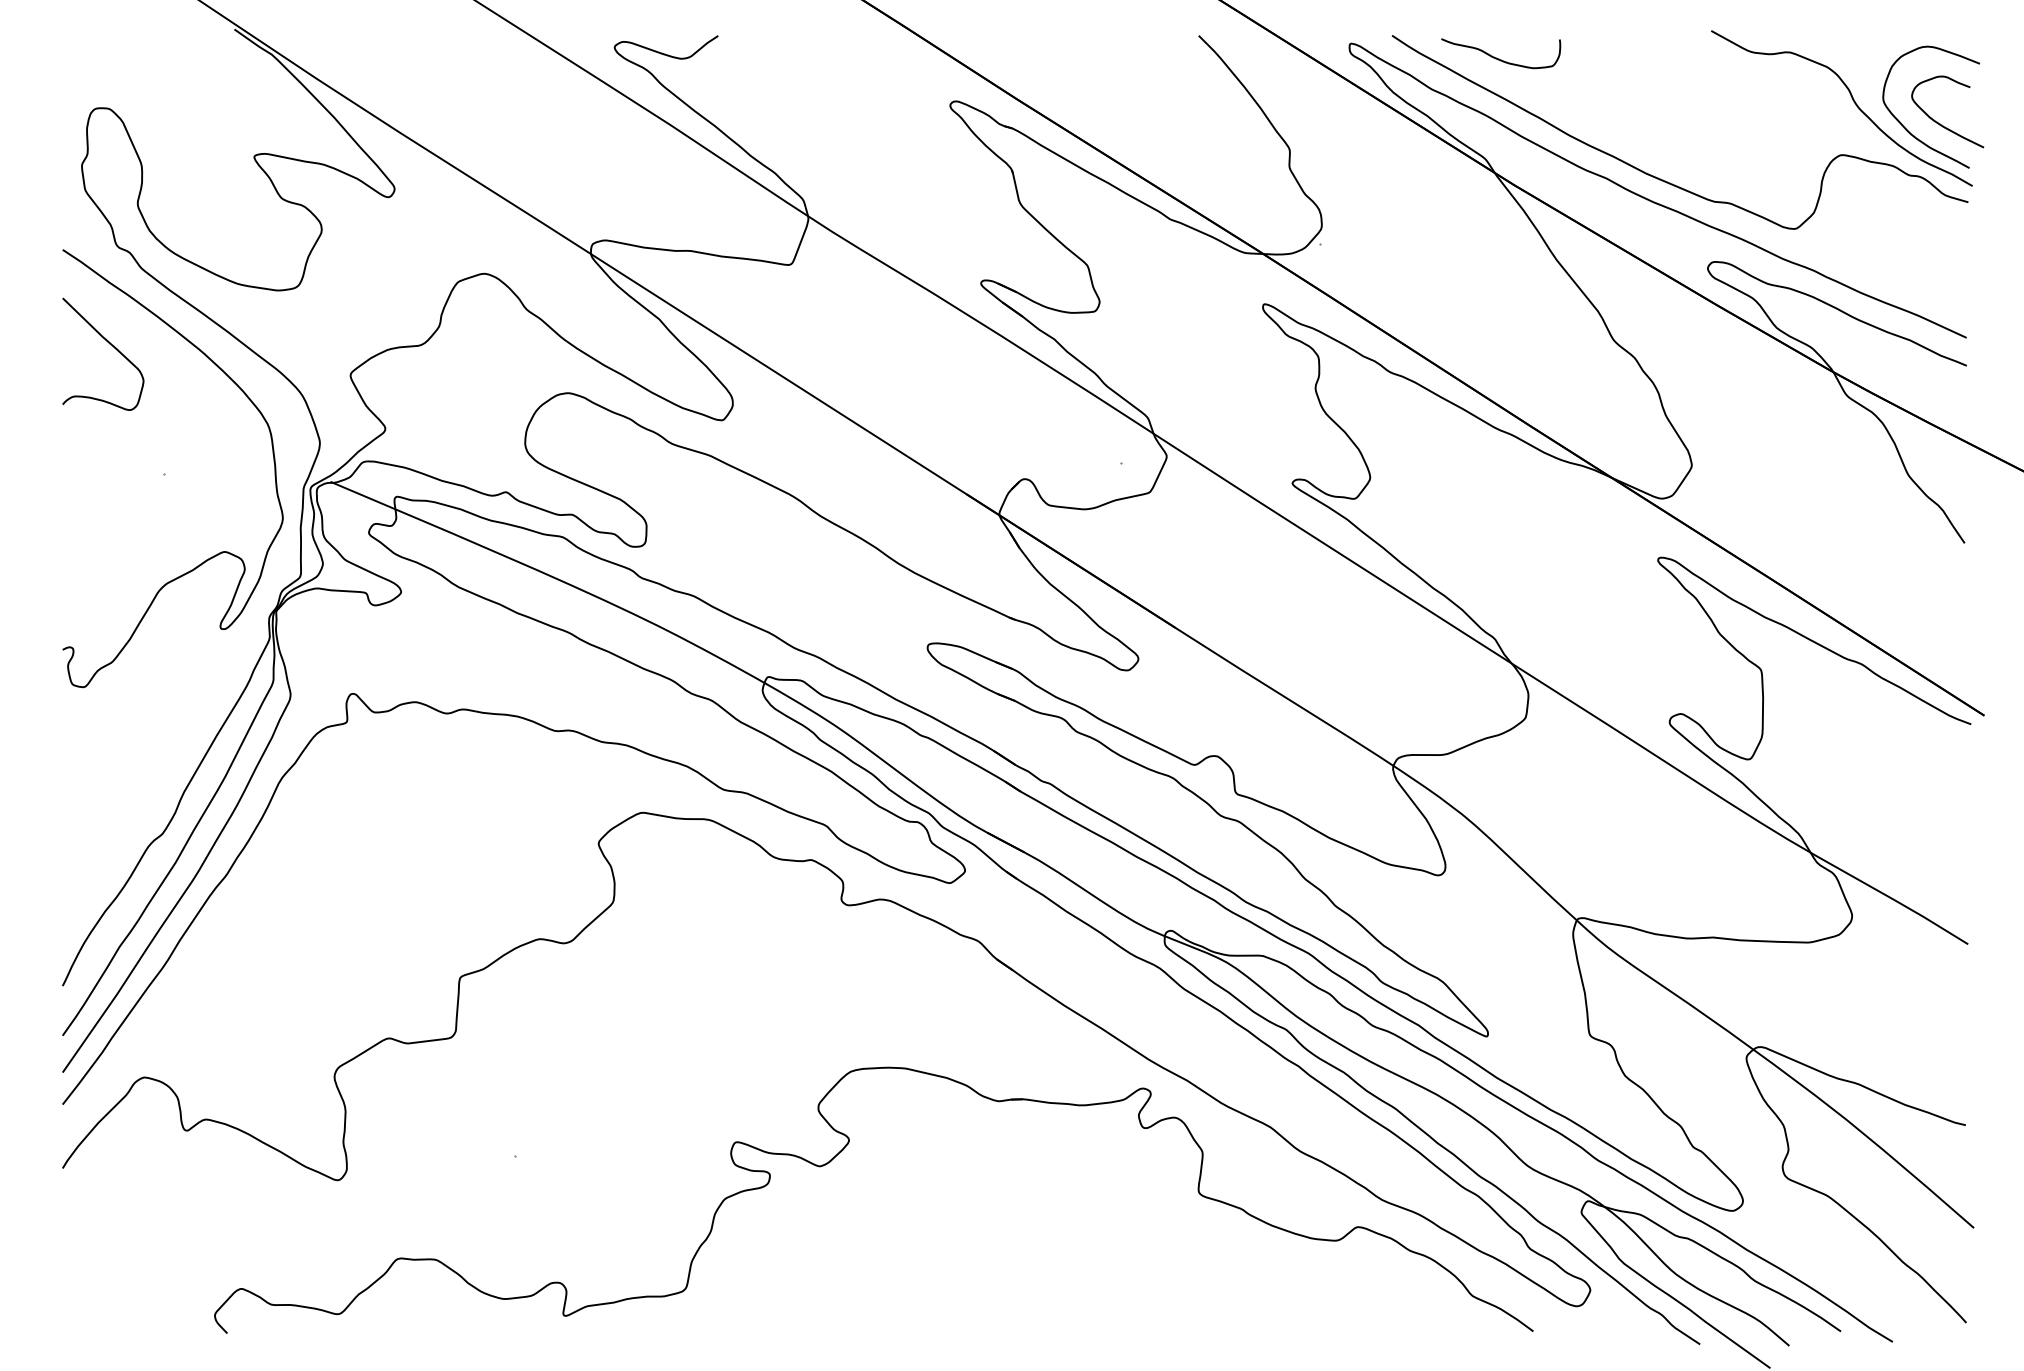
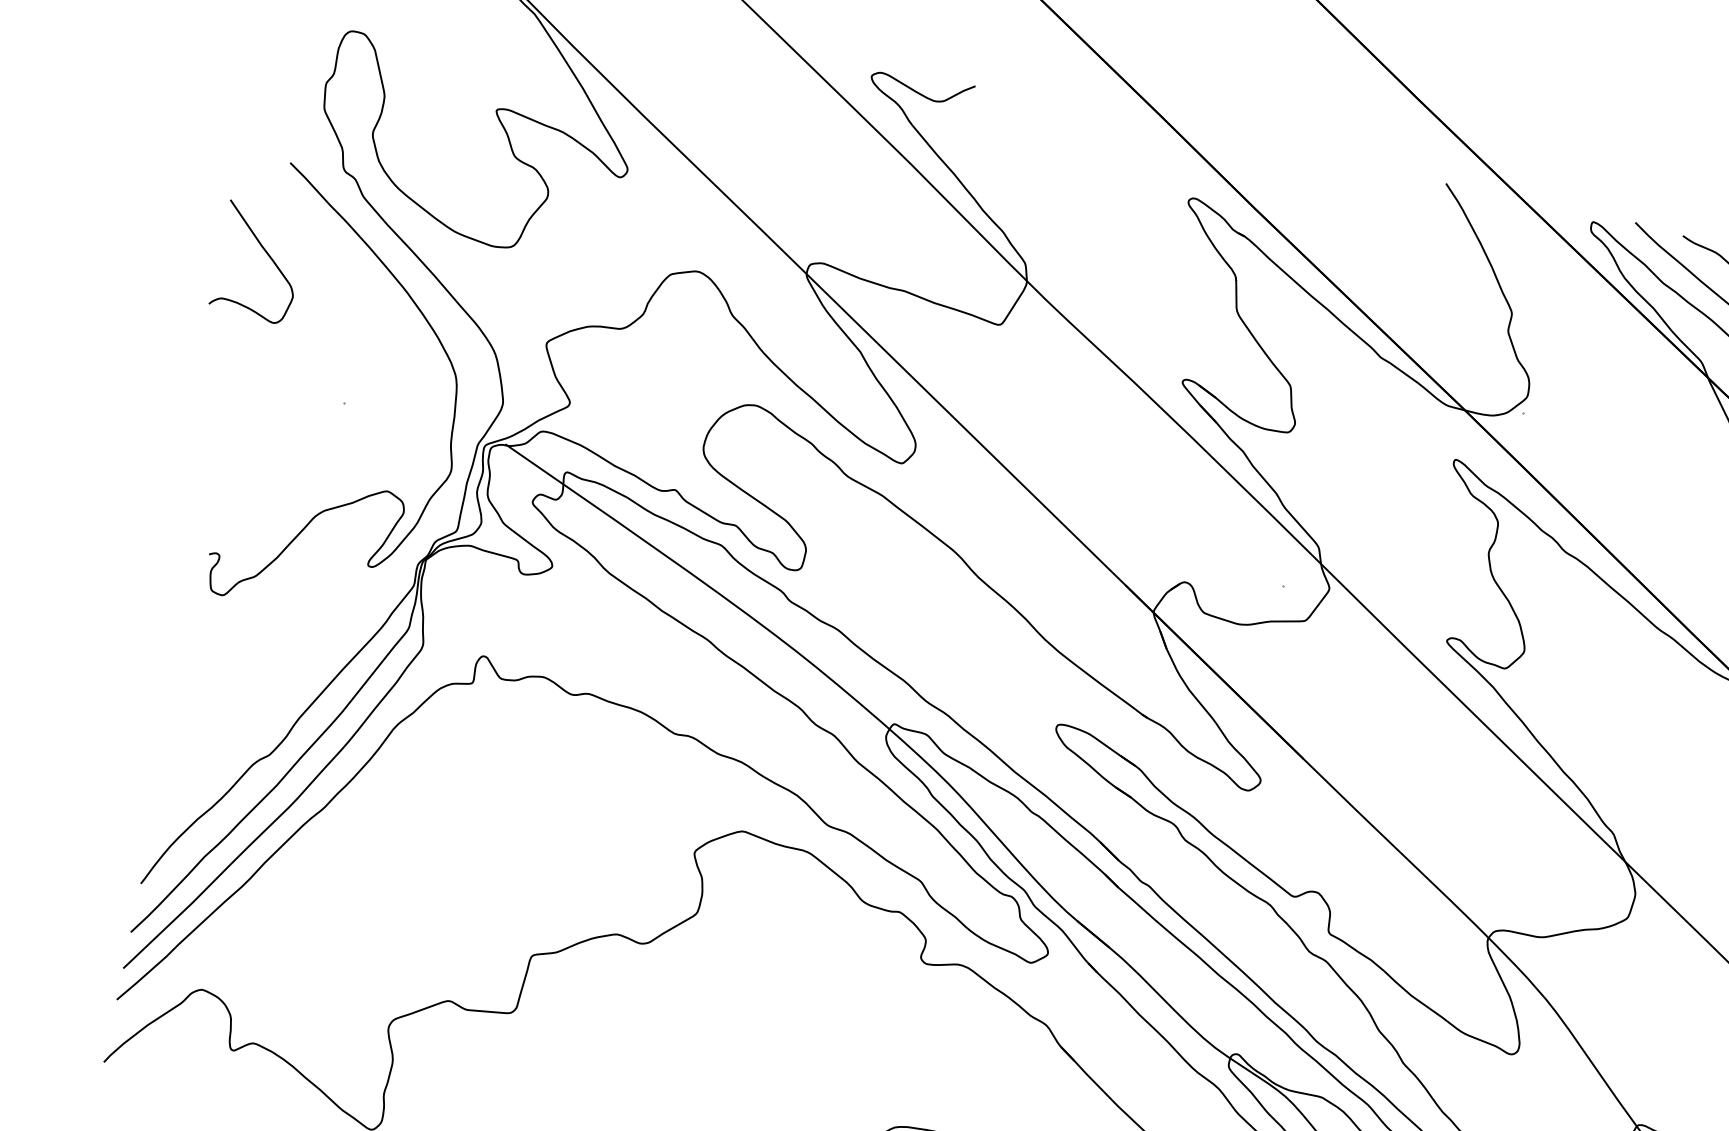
curve: (109, 344) -> (266, 254), moved

